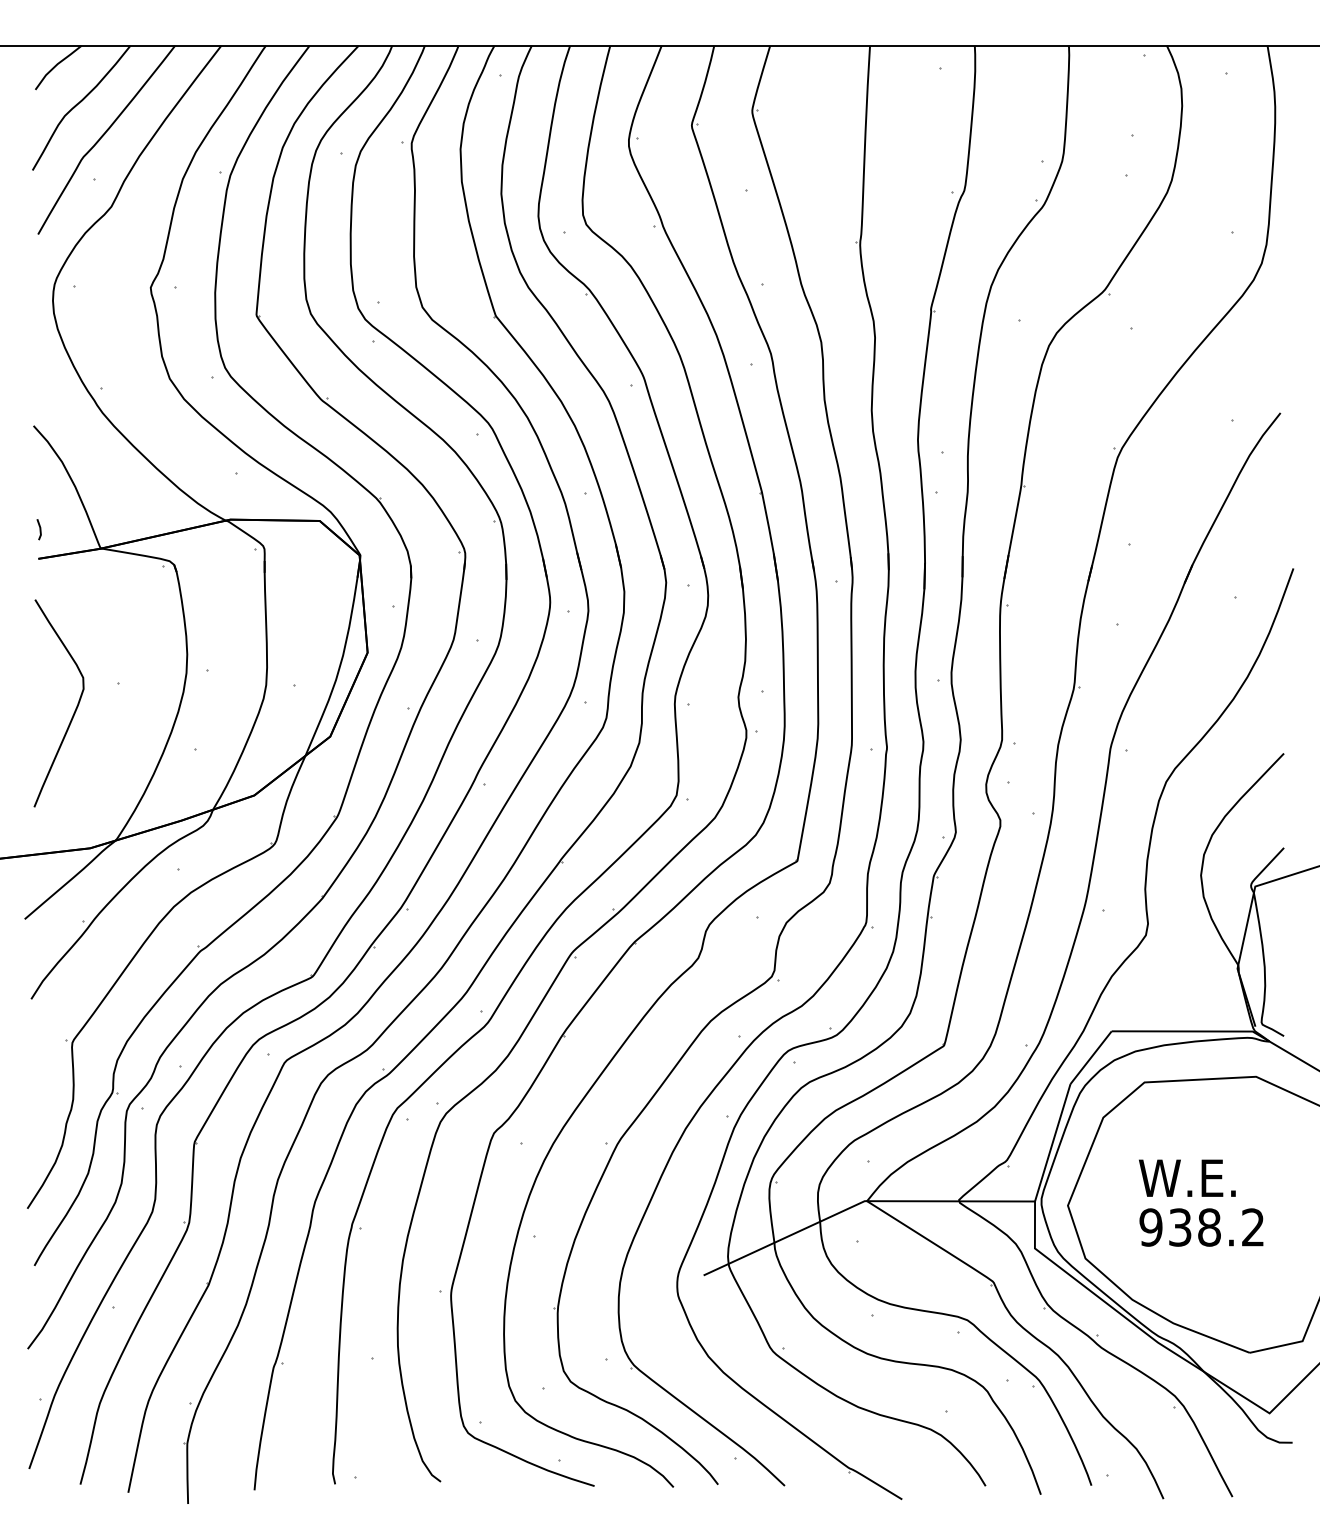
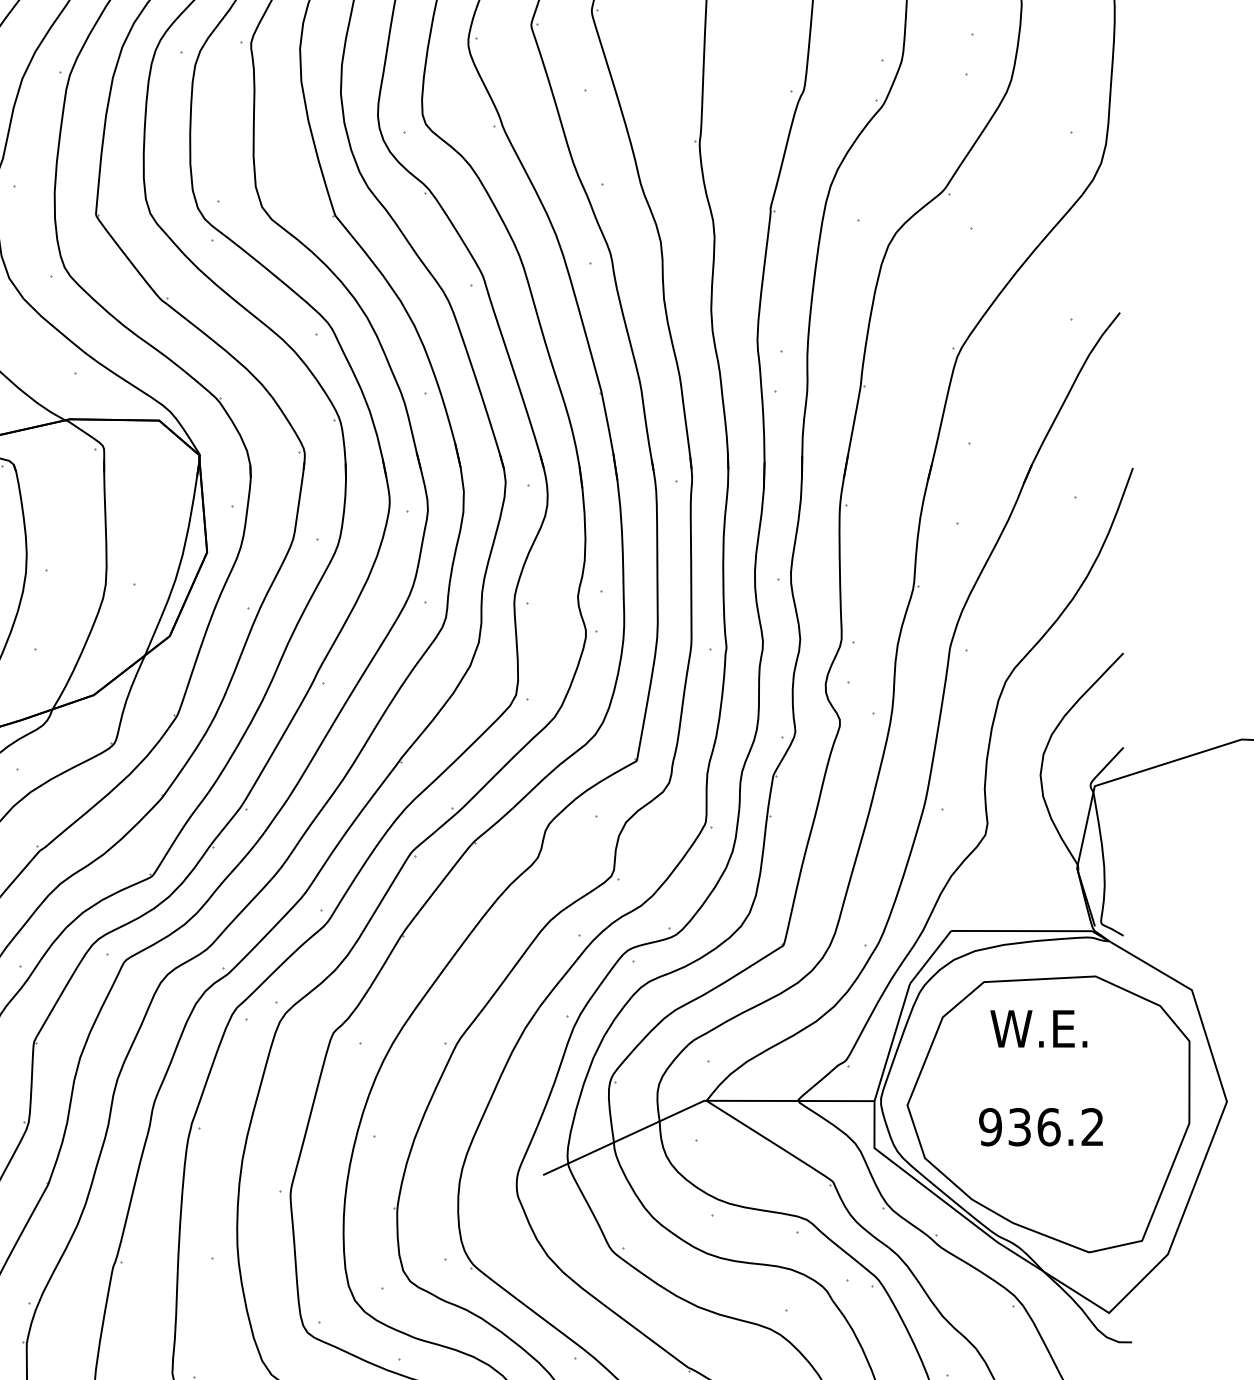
text: (1187, 1177) -> (1039, 1028), moved
text: (1209, 1227) -> (1049, 1127), 938.2 -> 936.2

